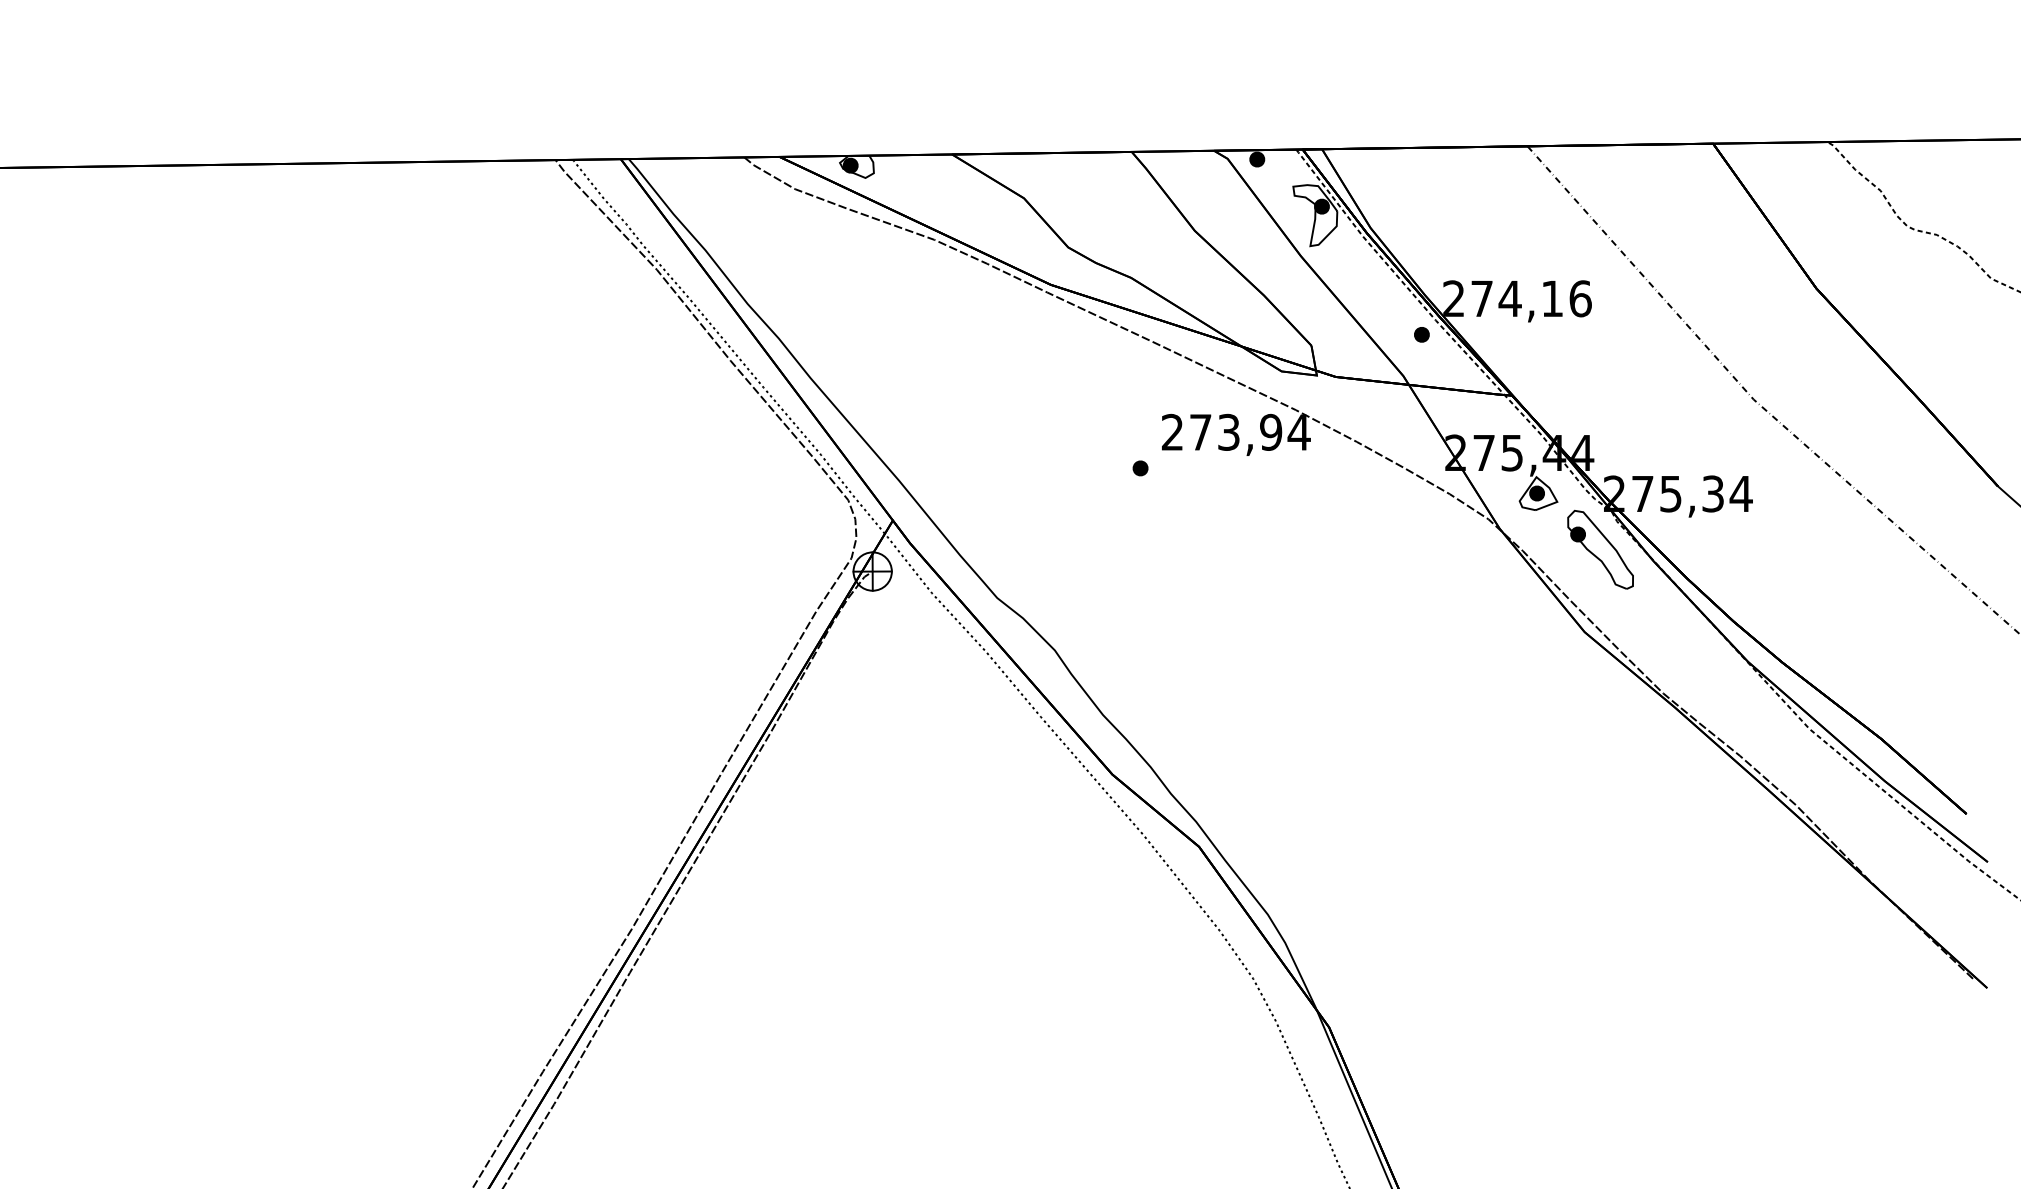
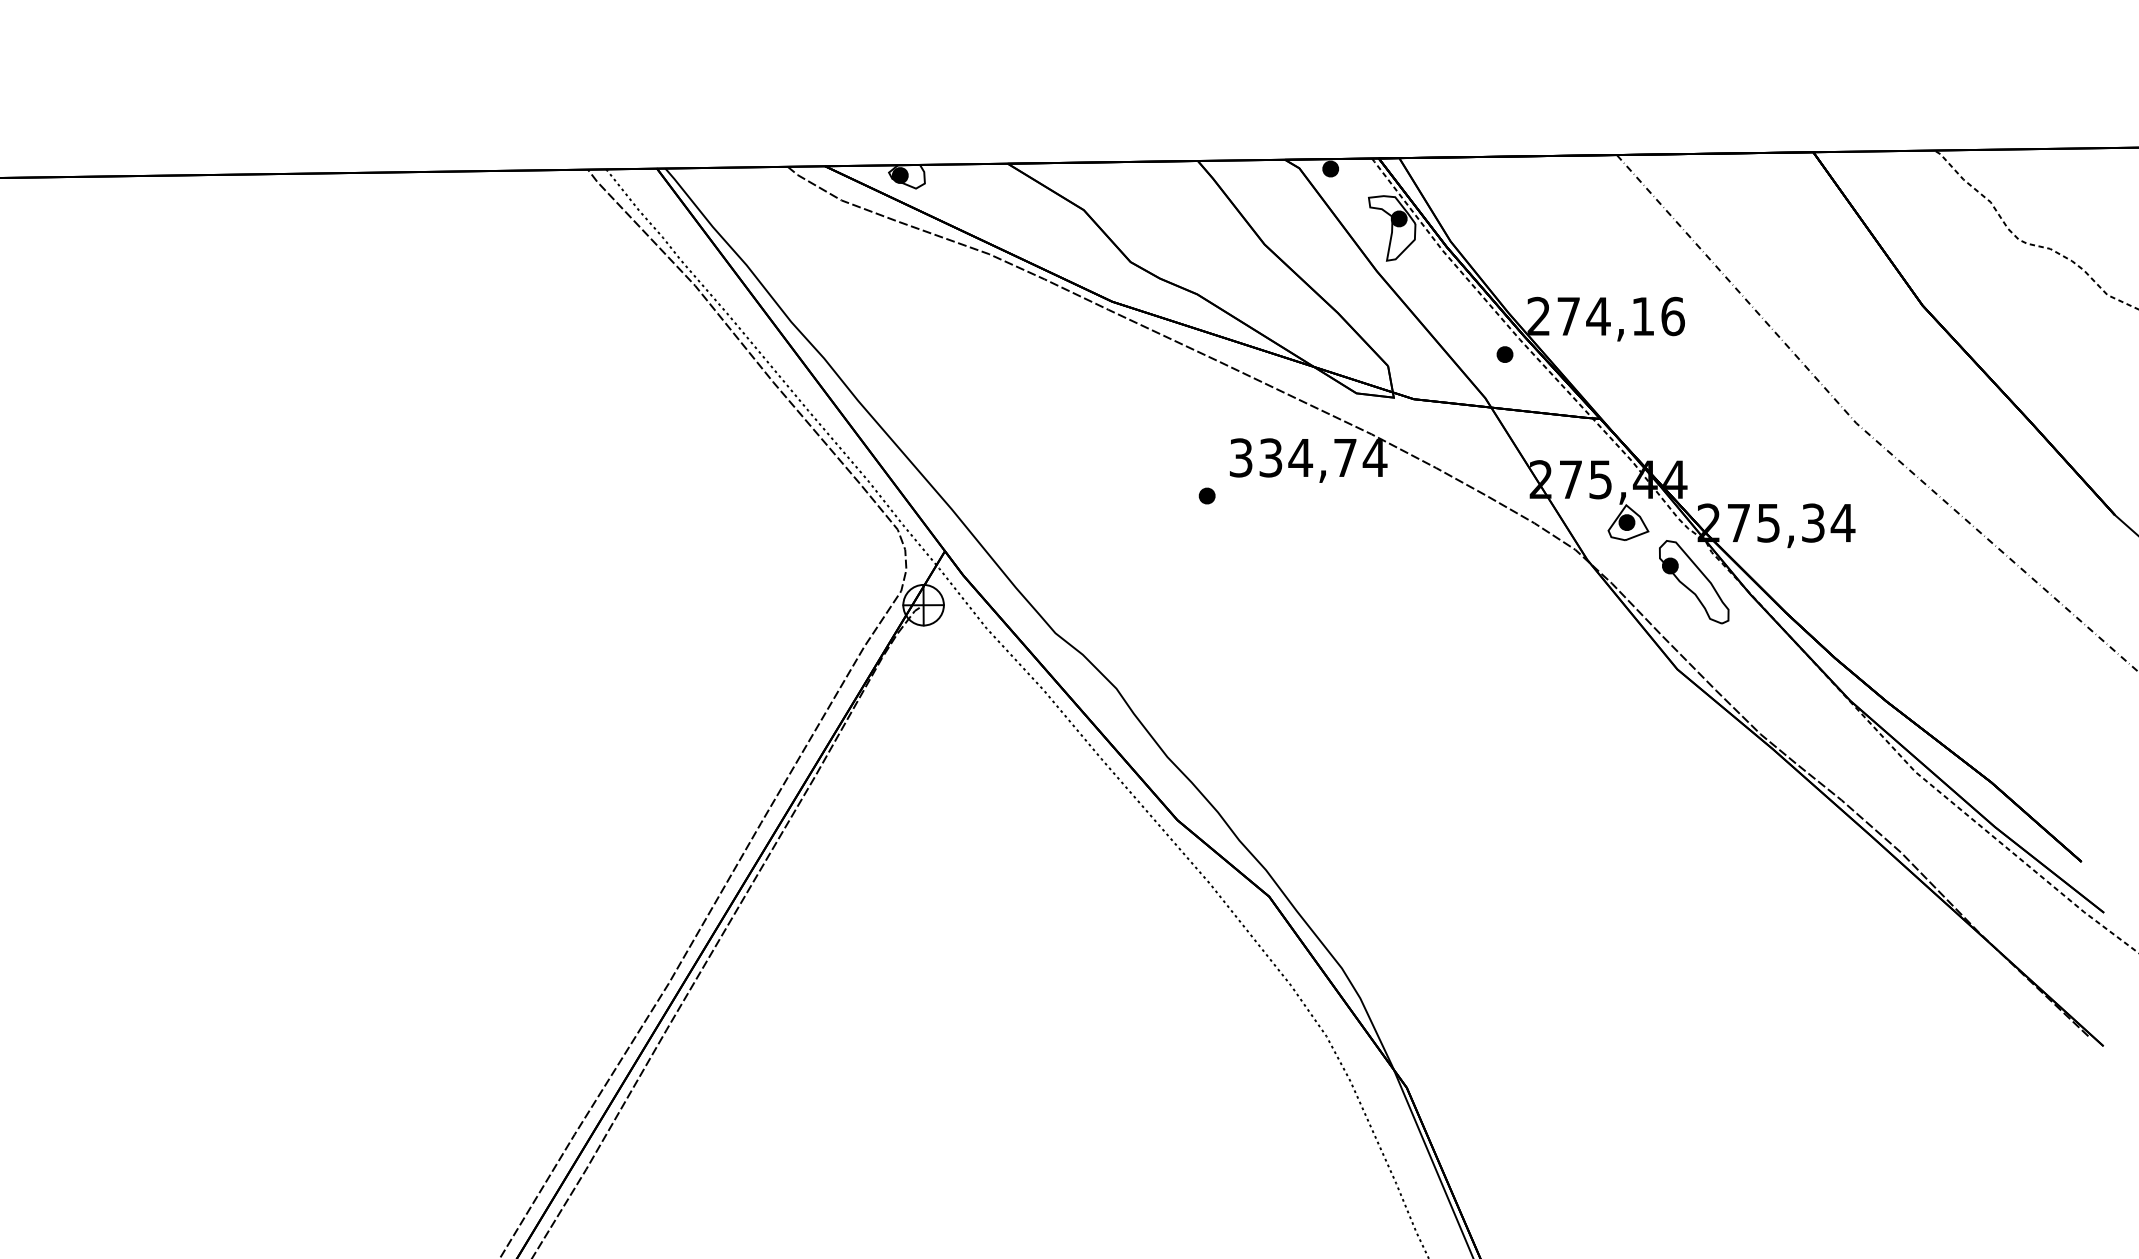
text: (1221, 431) -> (1292, 456), 273,94 -> 334,74

